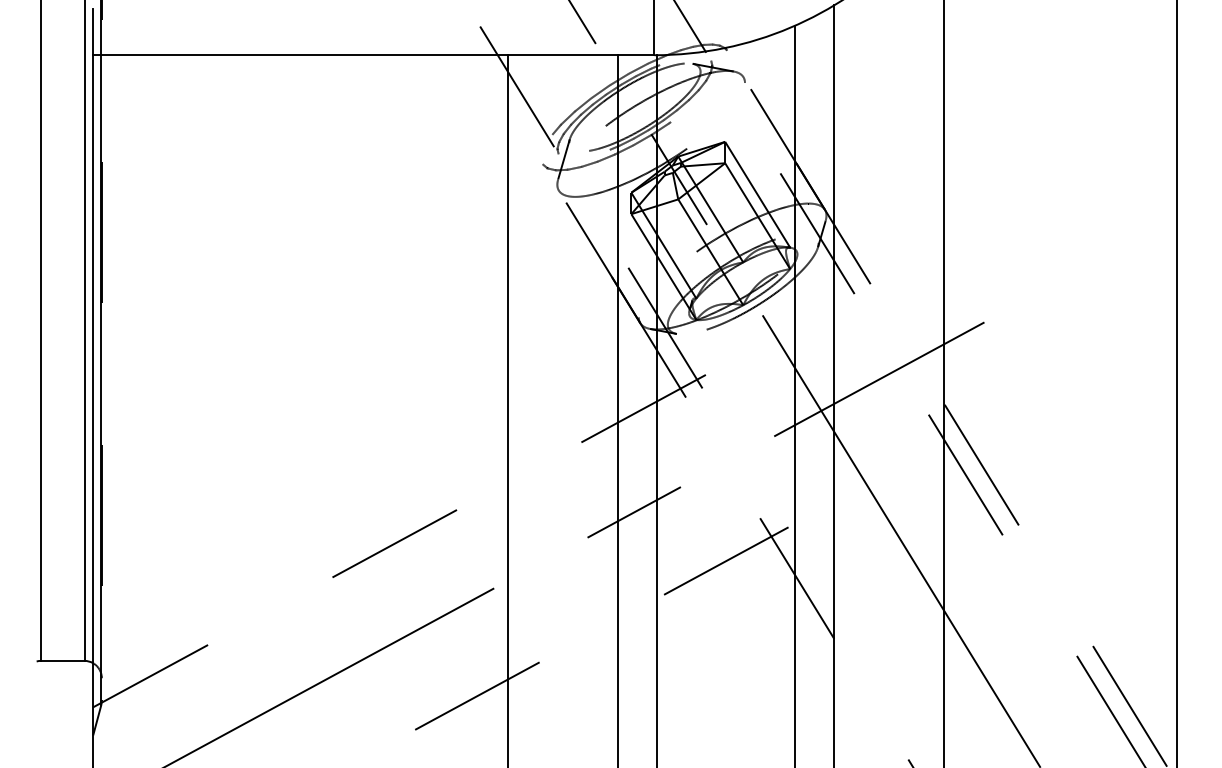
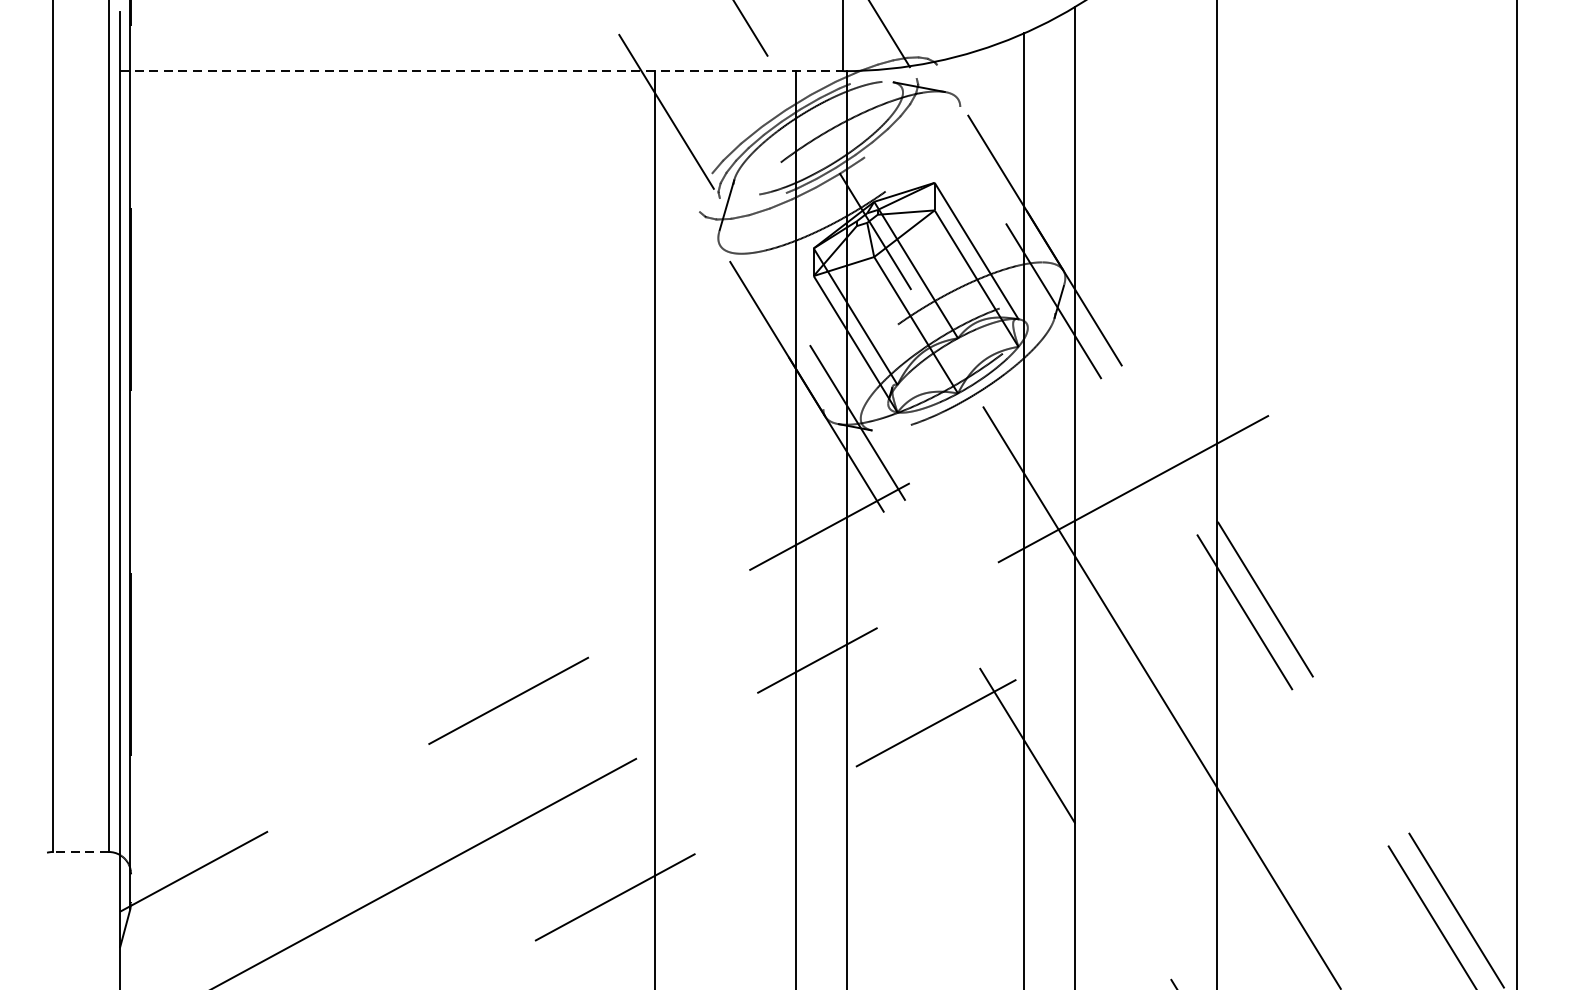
line: (373, 55) -> (481, 71), solid -> dashed
line: (62, 660) -> (80, 851), solid -> dashed

